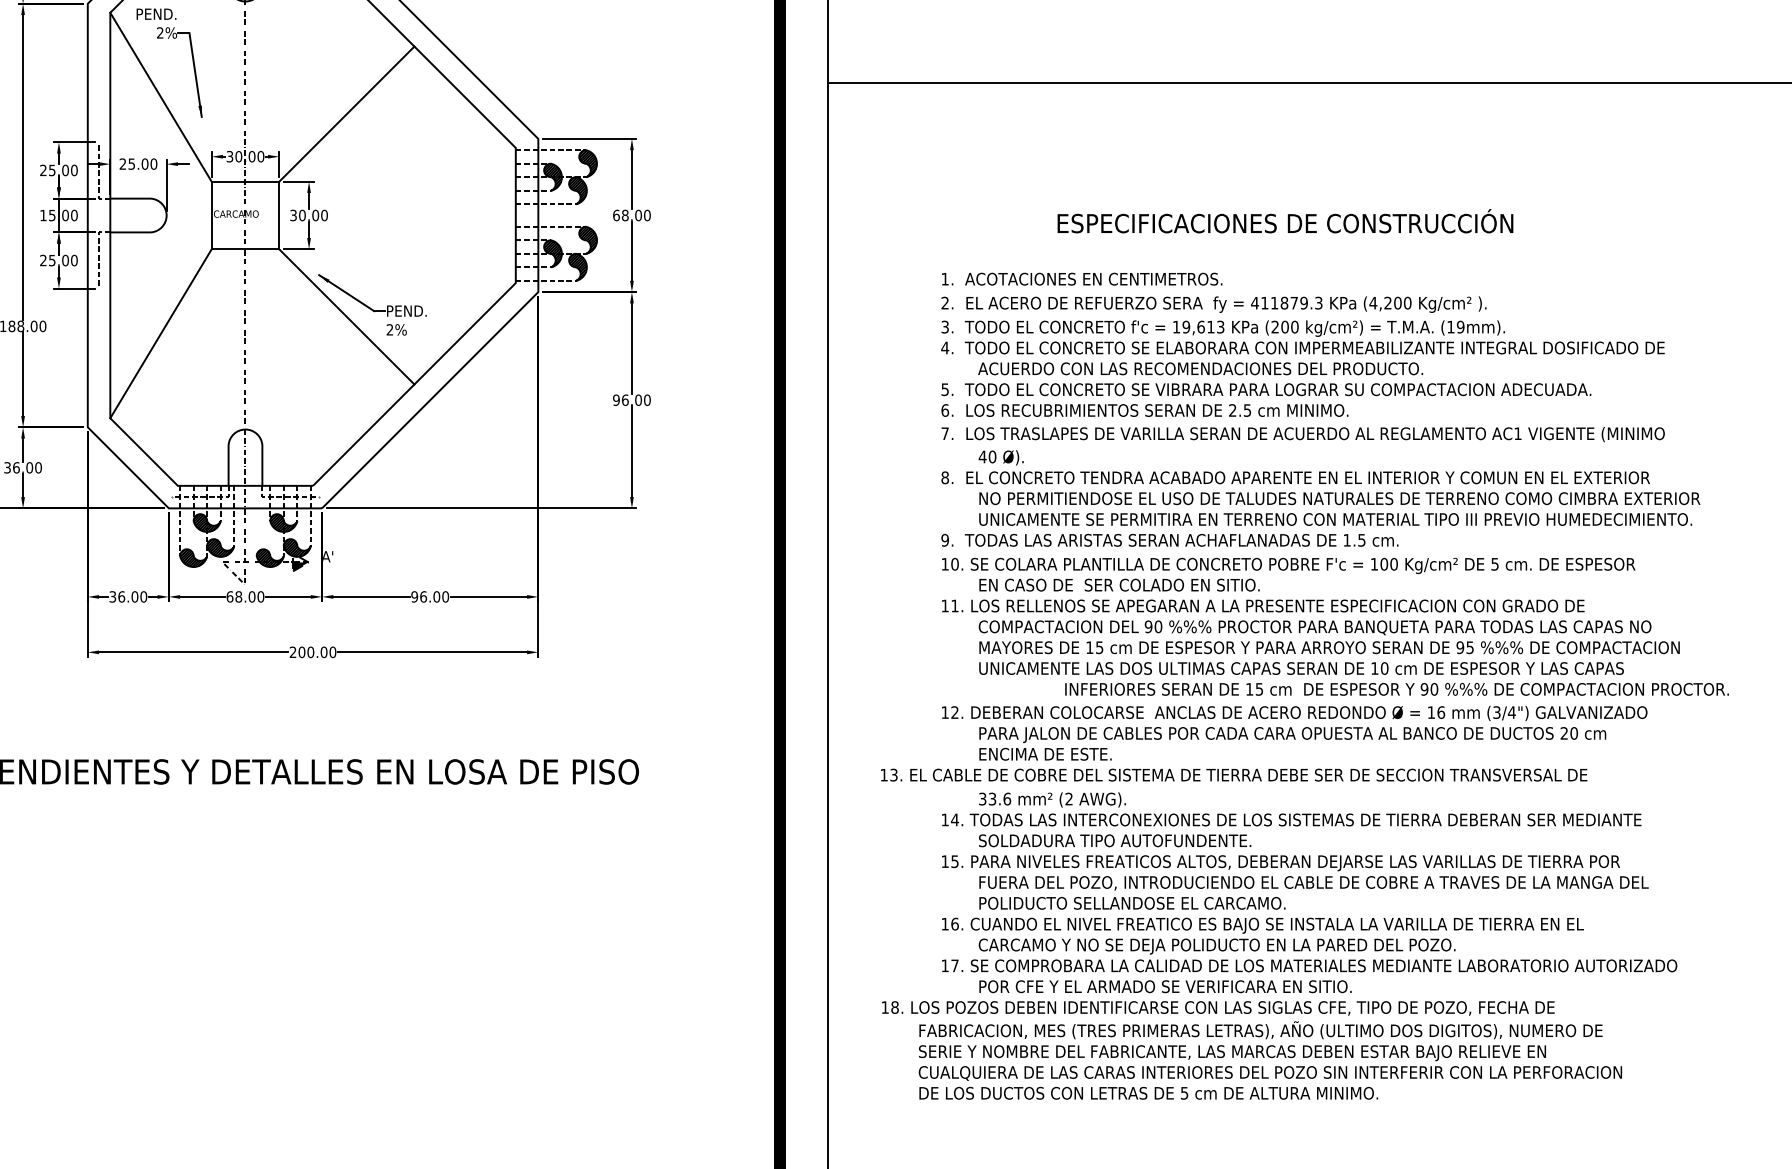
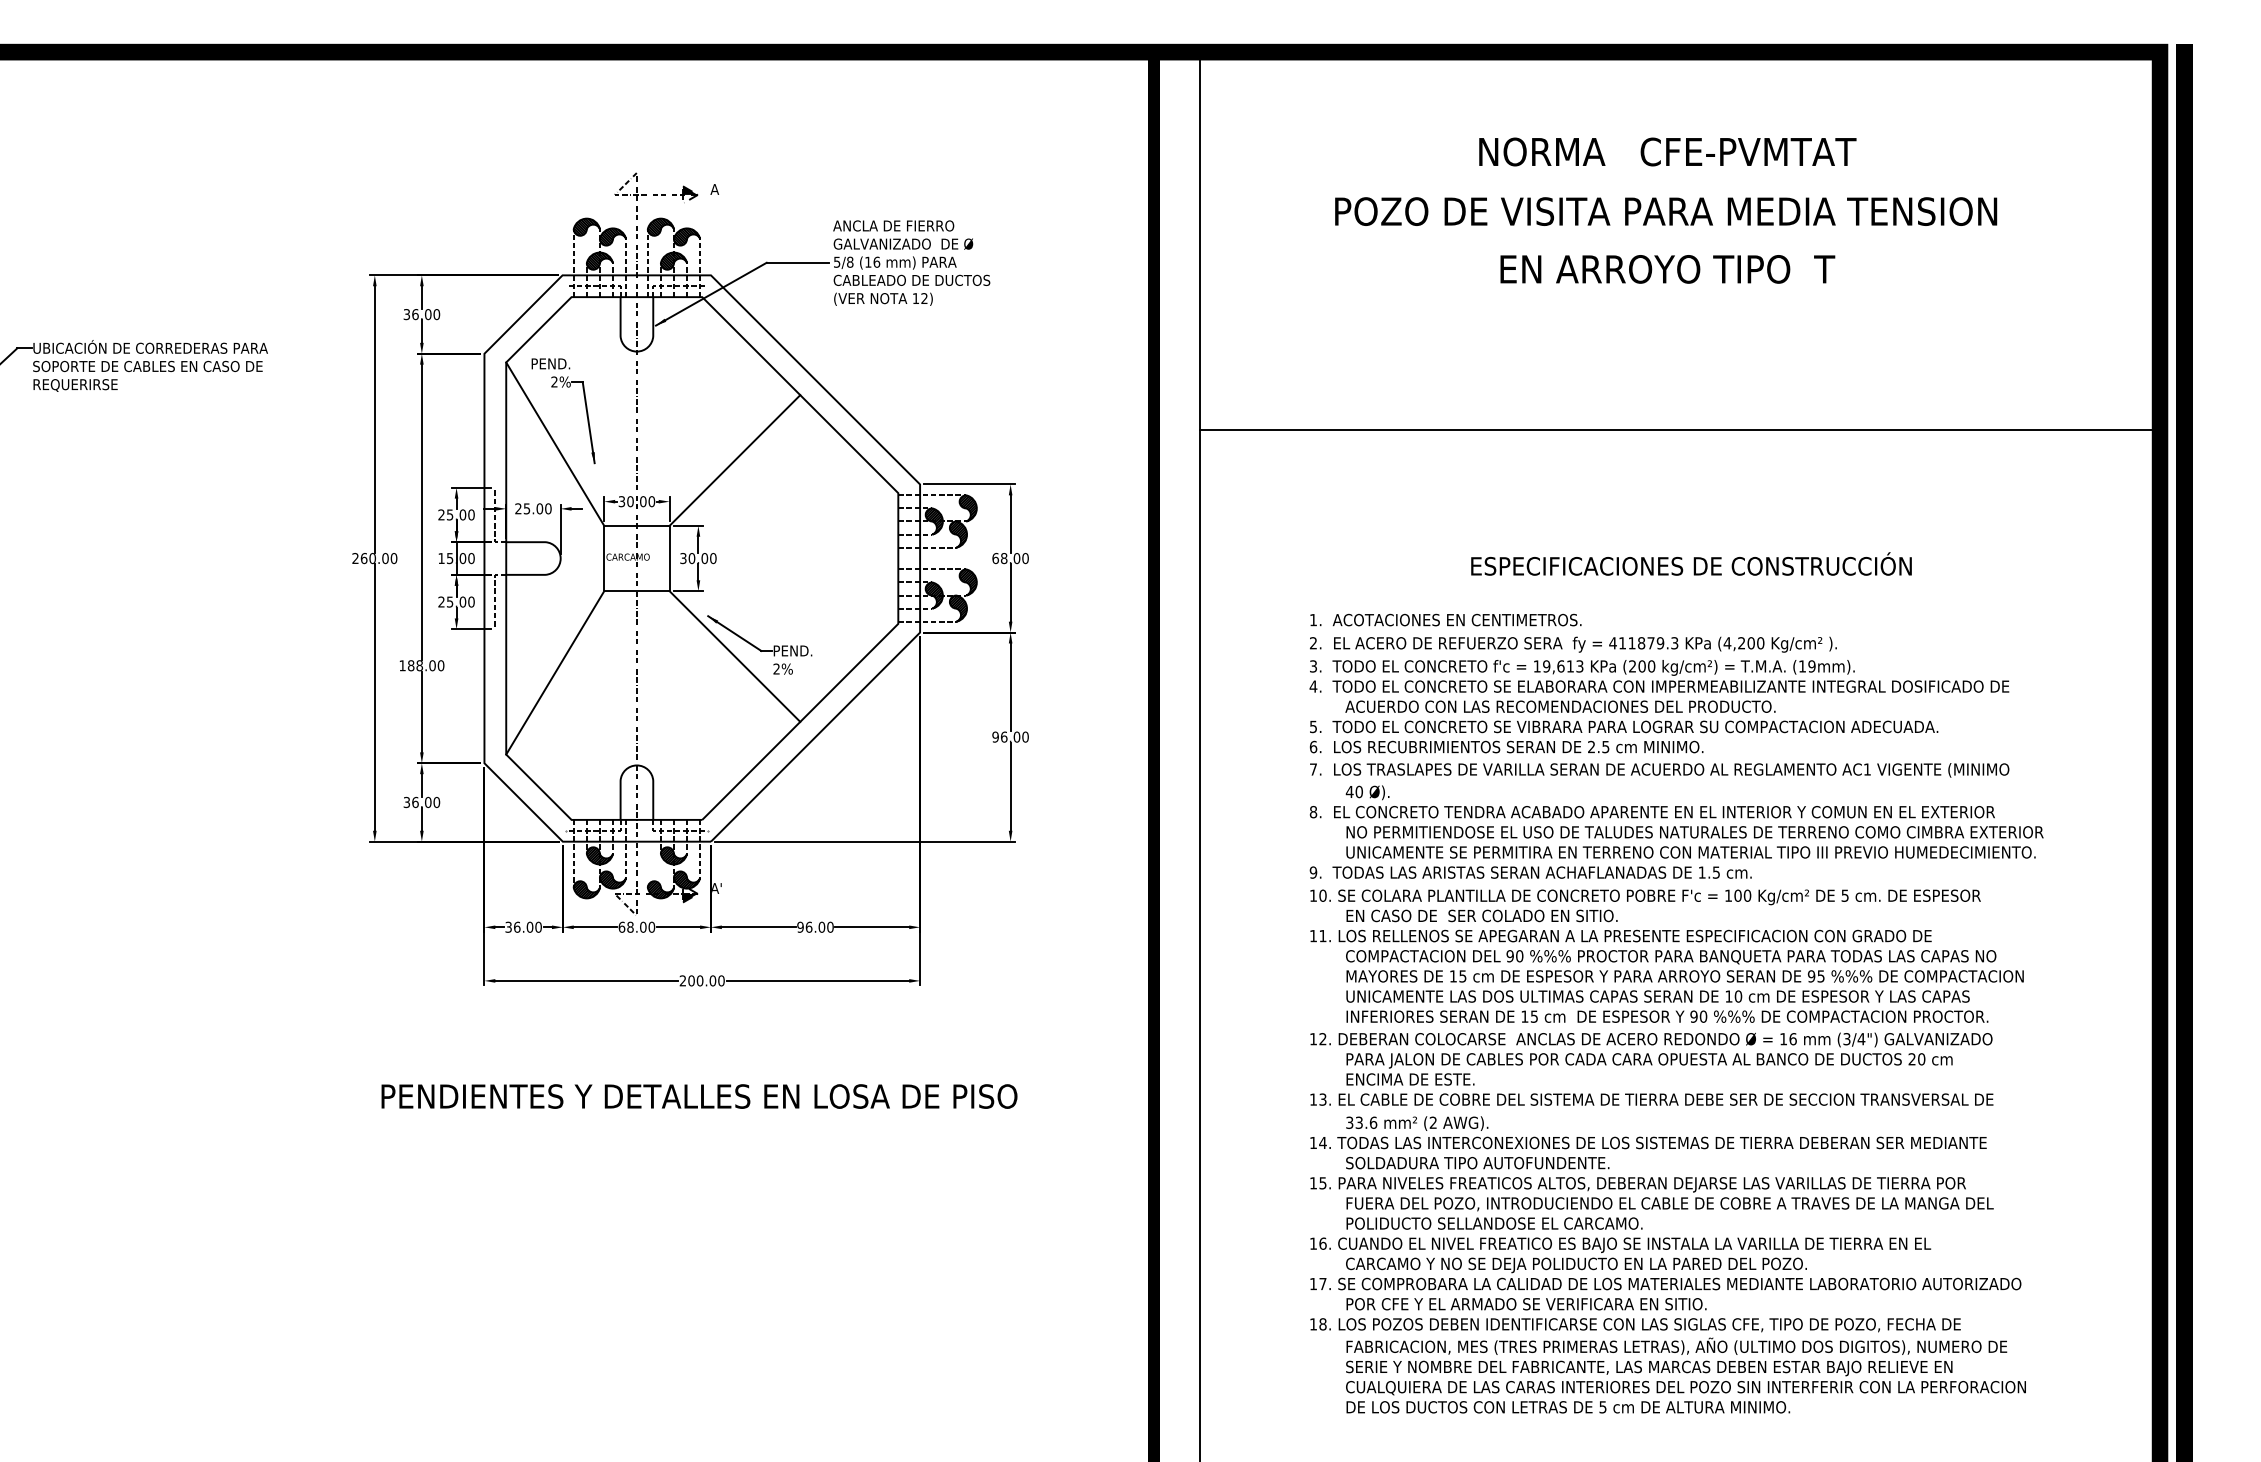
text: (1285, 220) -> (1691, 563), moved
text: (1397, 689) -> (1667, 1016), moved
text: (1233, 774) -> (1651, 1099), moved
text: (1251, 1050) -> (1667, 1365), moved

